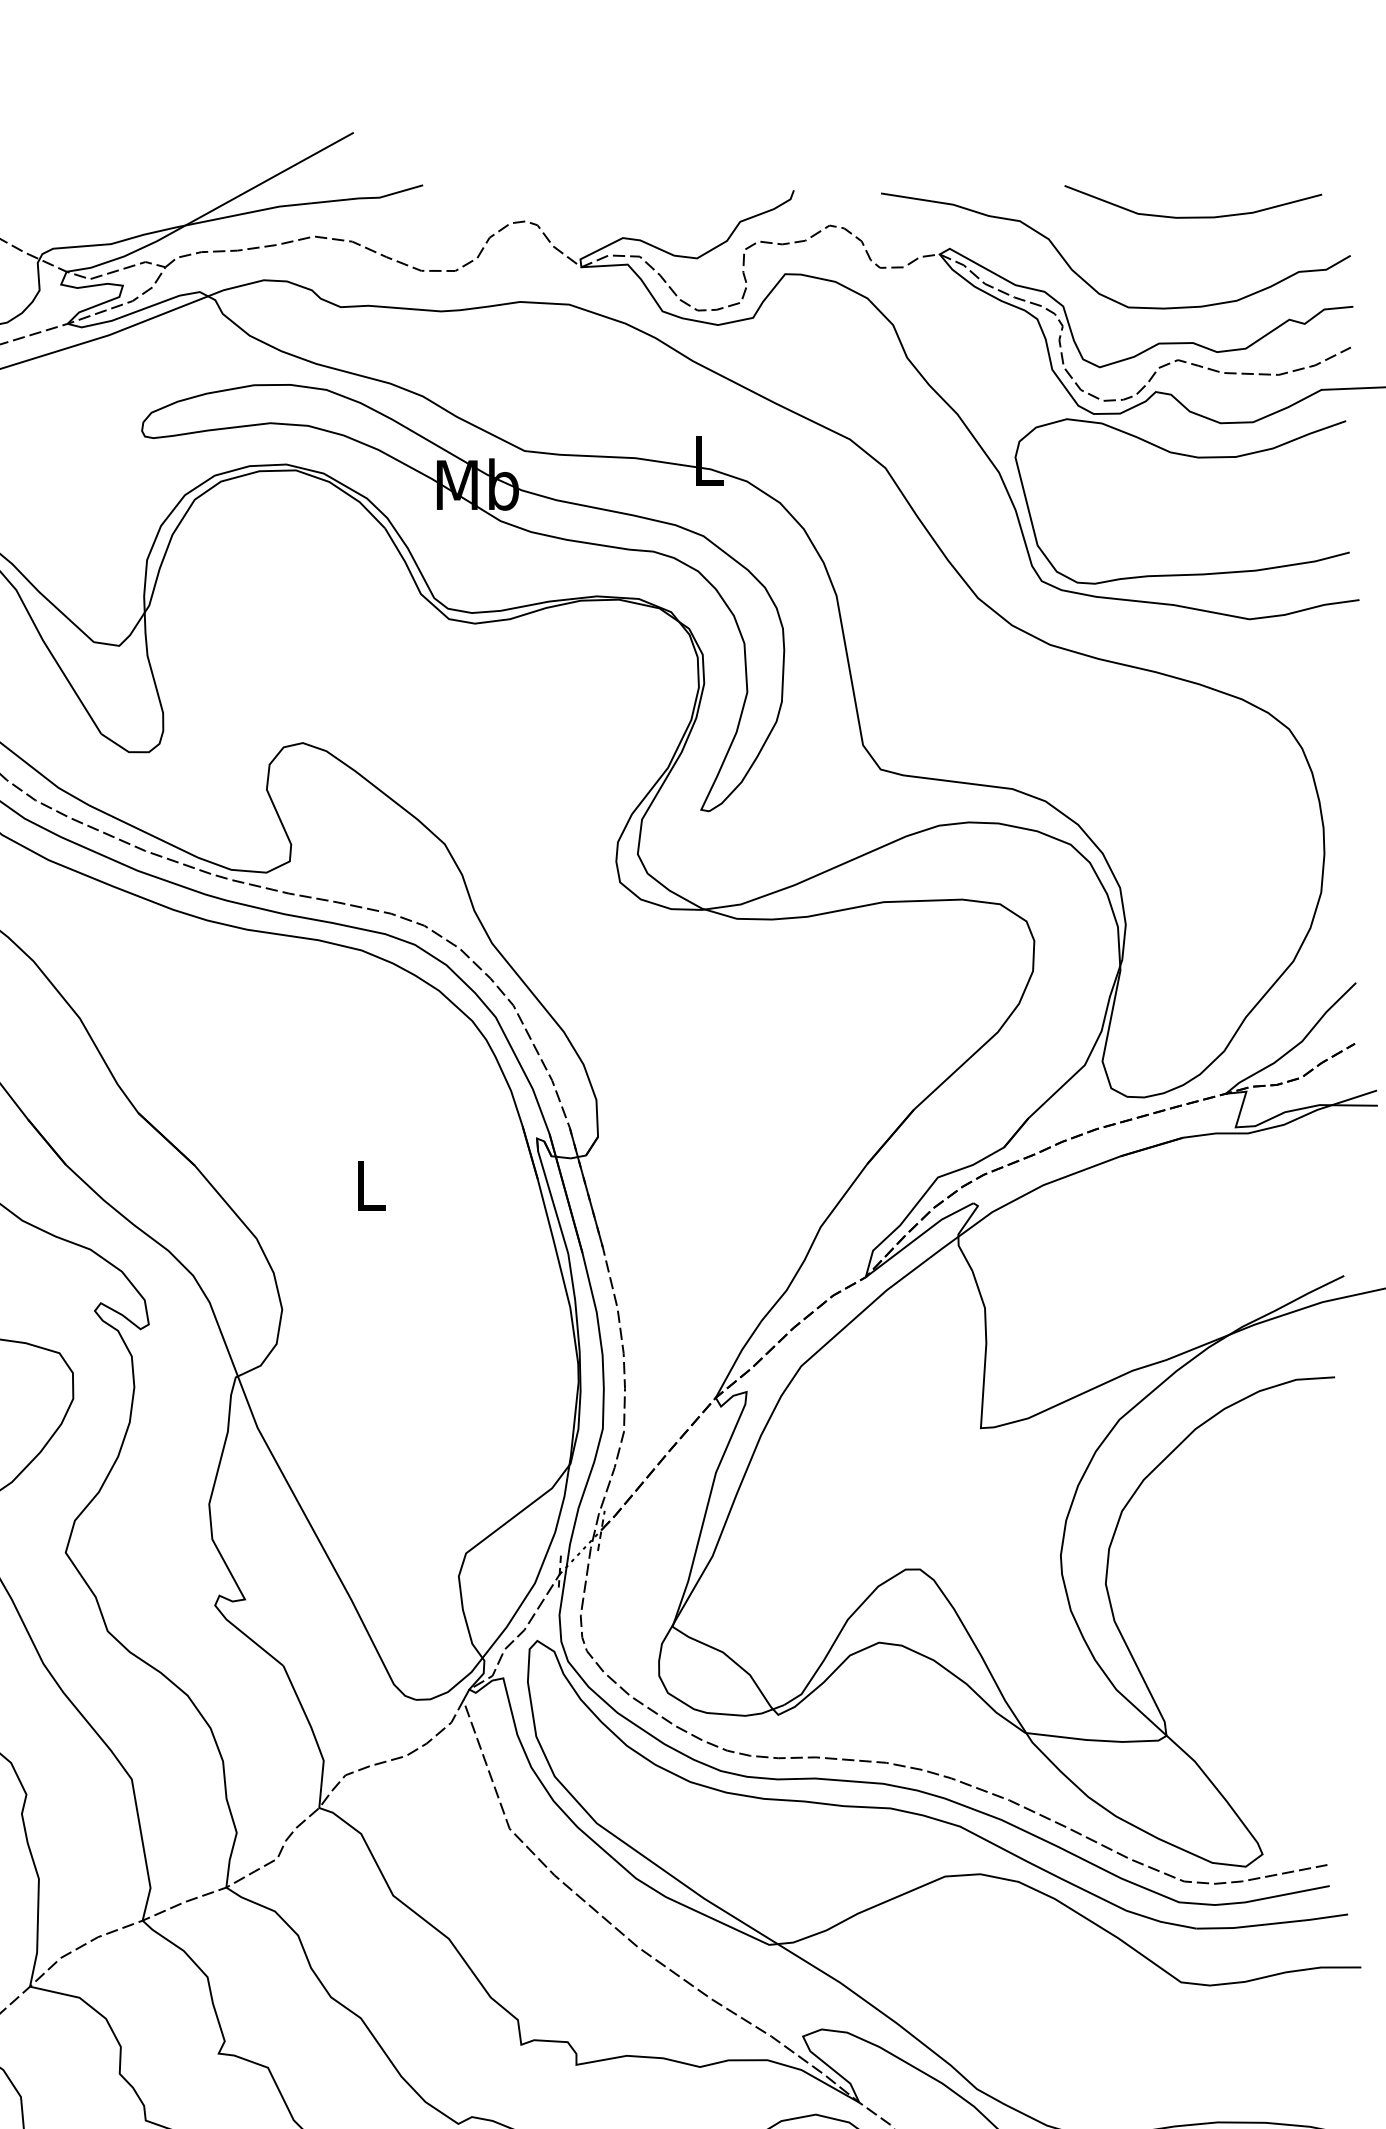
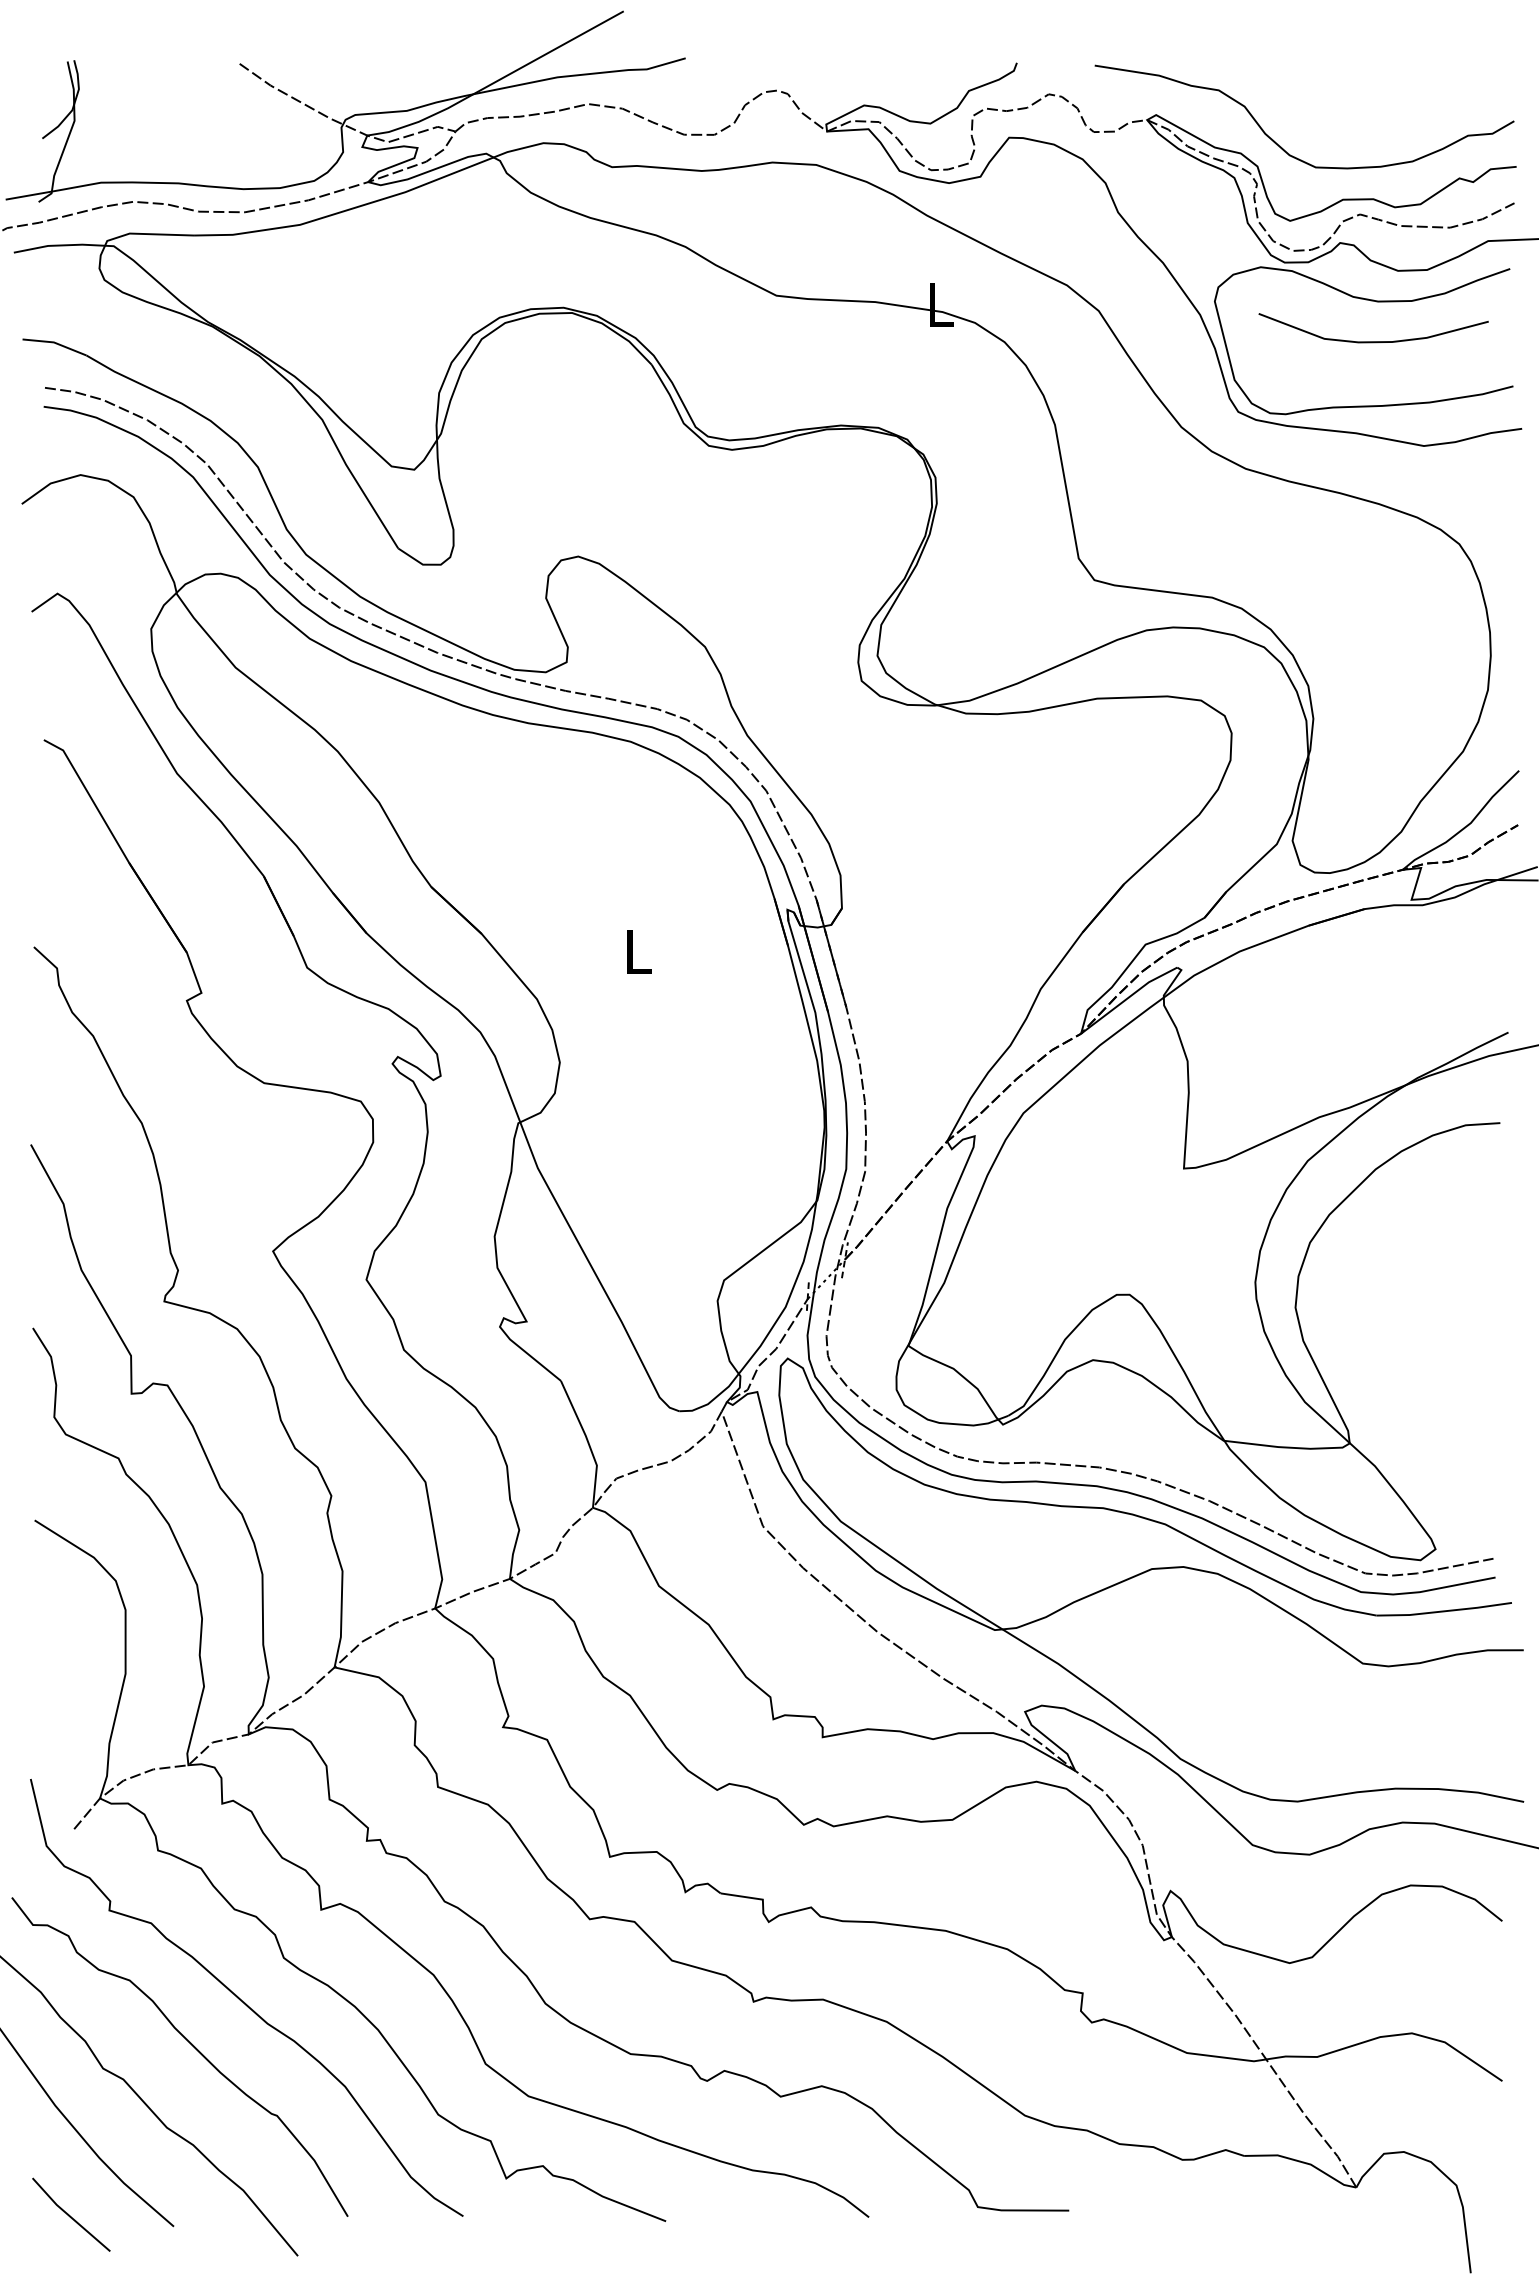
curve: (1193, 216) -> (1373, 341), moved
part: (500, 522) -> (754, 359), removed

